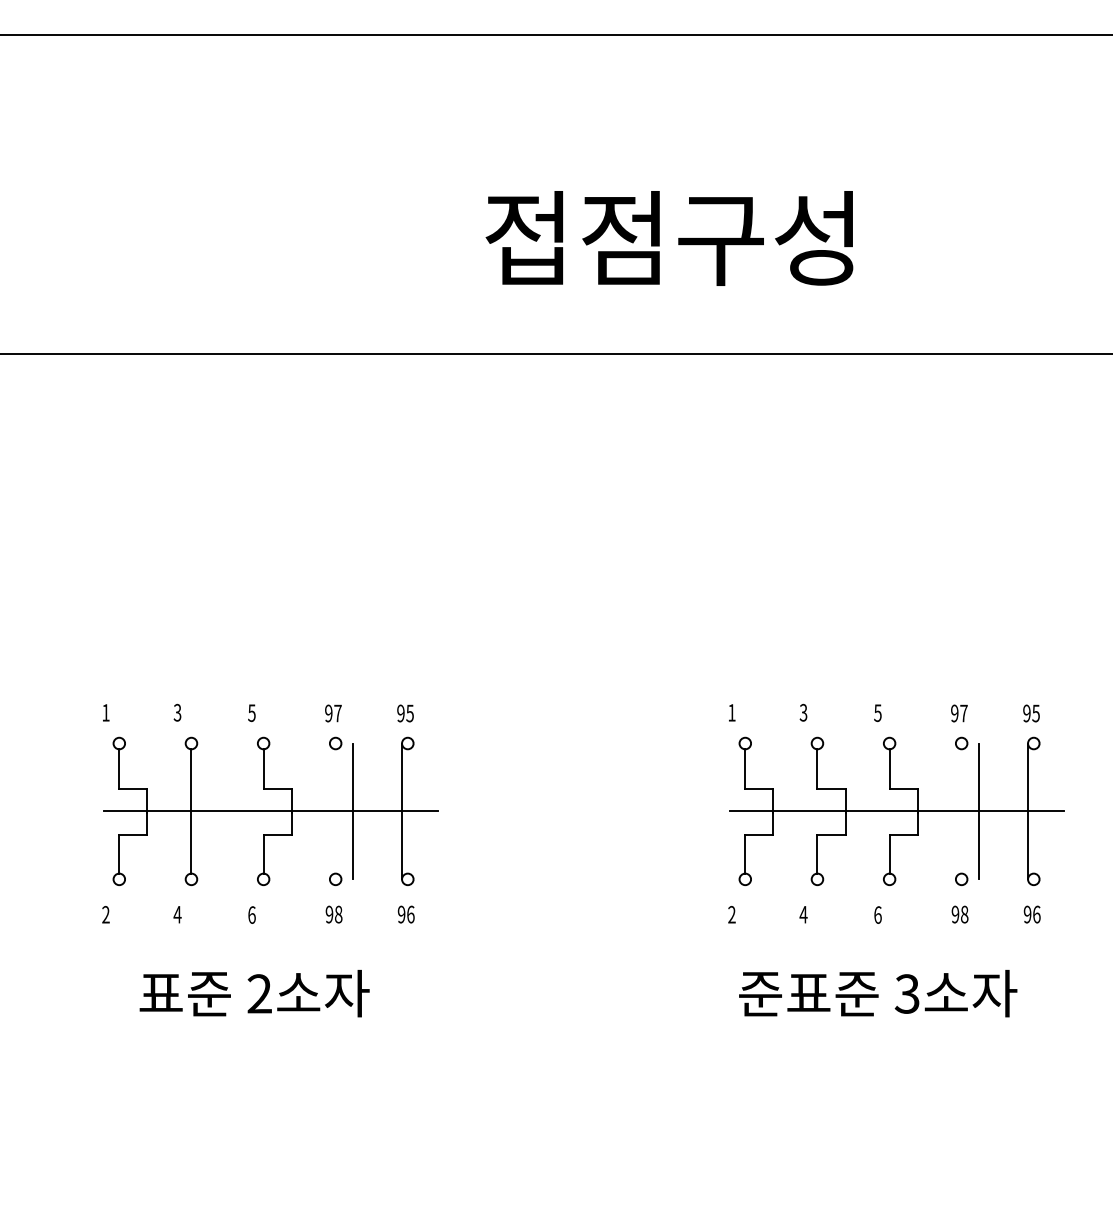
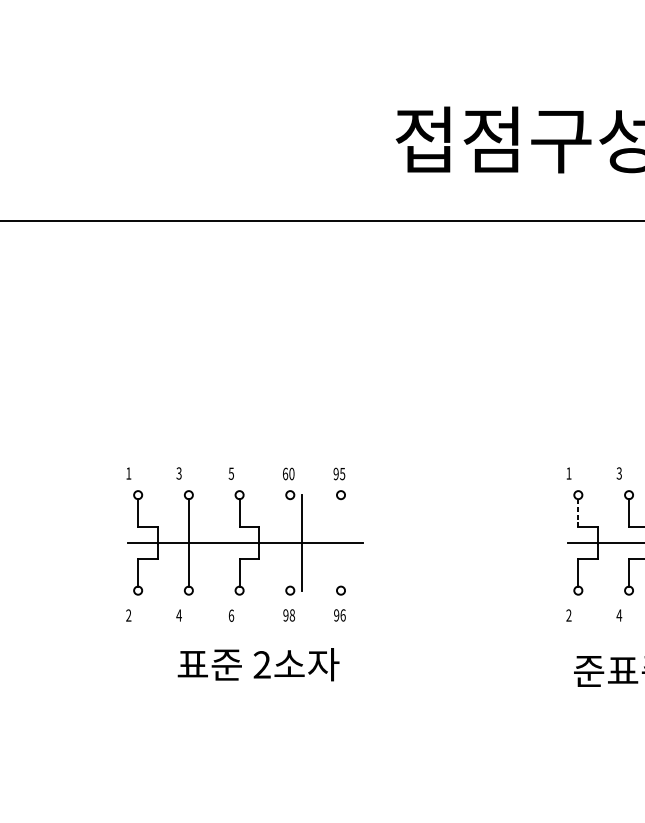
text: (333, 713) -> (288, 474), 97 -> 60
line: (745, 768) -> (578, 512), solid -> dashed
line: (402, 811) -> (337, 542), removed
text: (254, 993) -> (258, 664), moved

